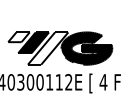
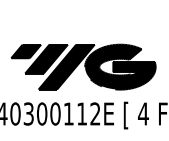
fill: (19, 37) -> (26, 51), added
fill: (48, 48) -> (66, 66), added

